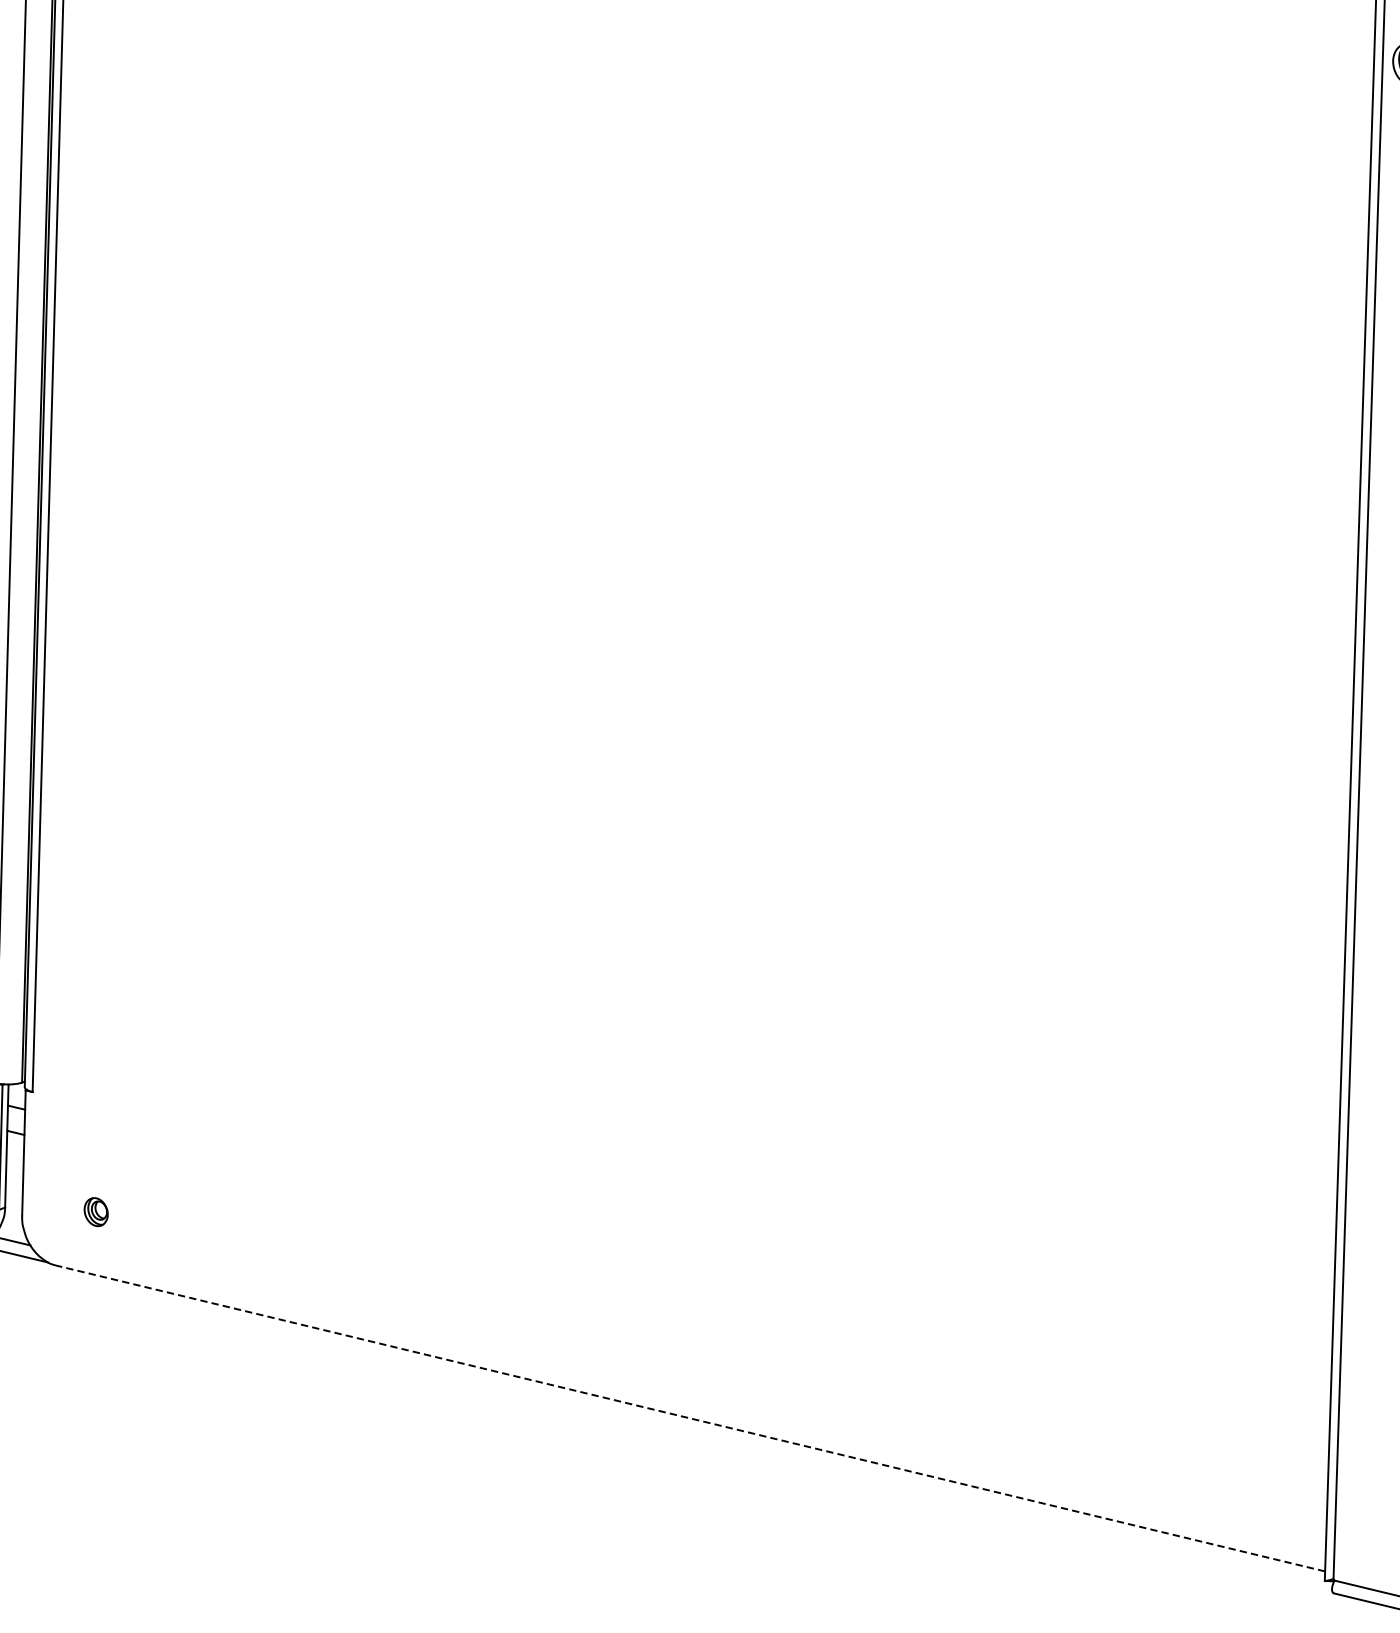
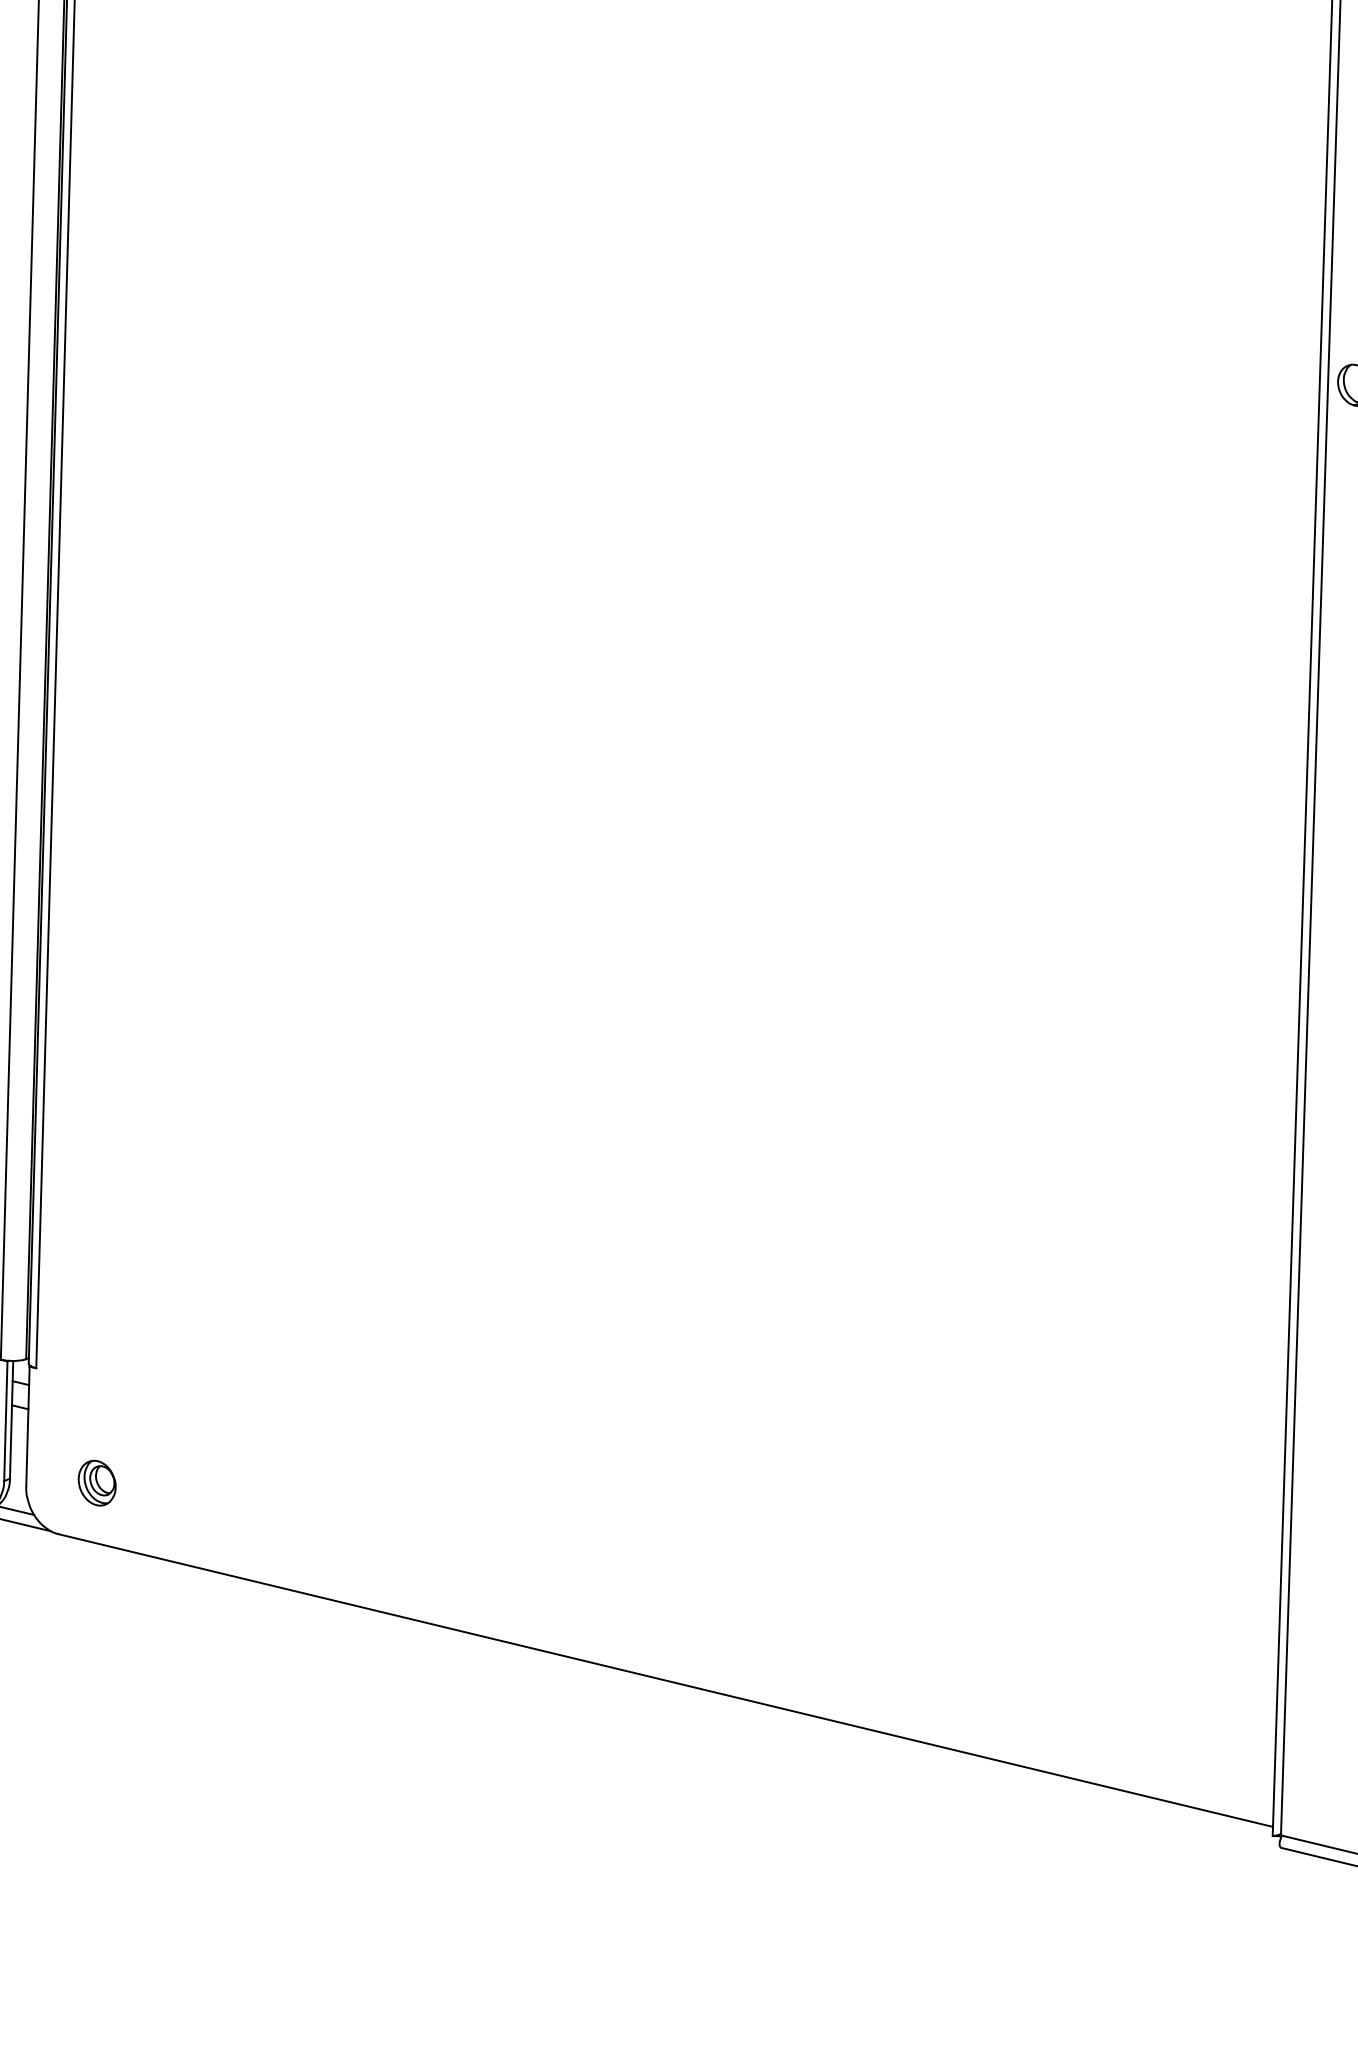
part: (95, 1211) -> (96, 1482), size x1.67
line: (690, 1418) -> (665, 1680), dashed -> solid

